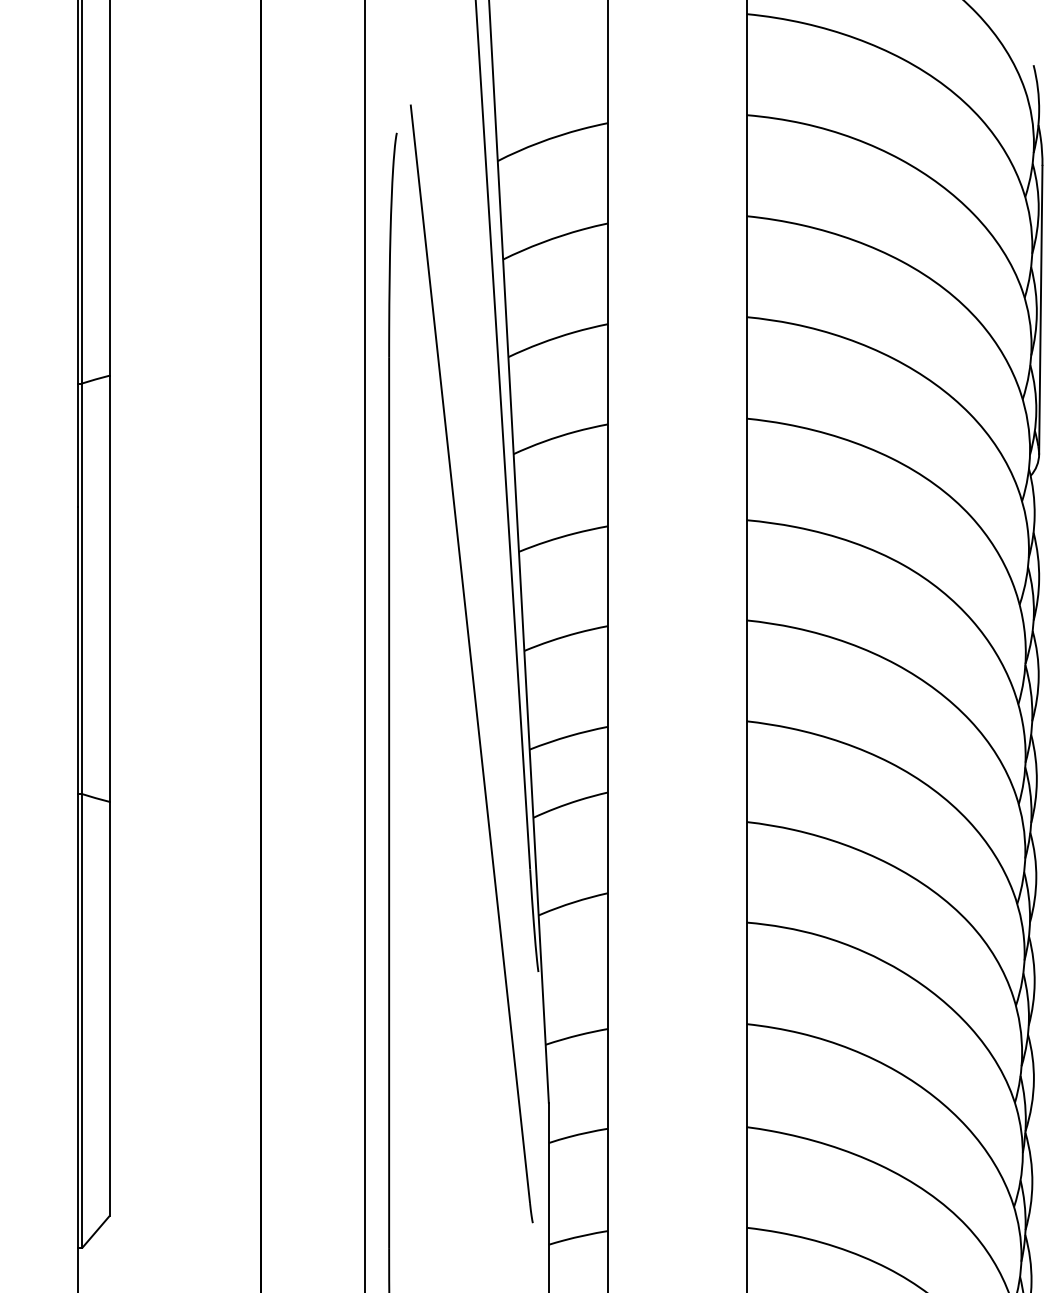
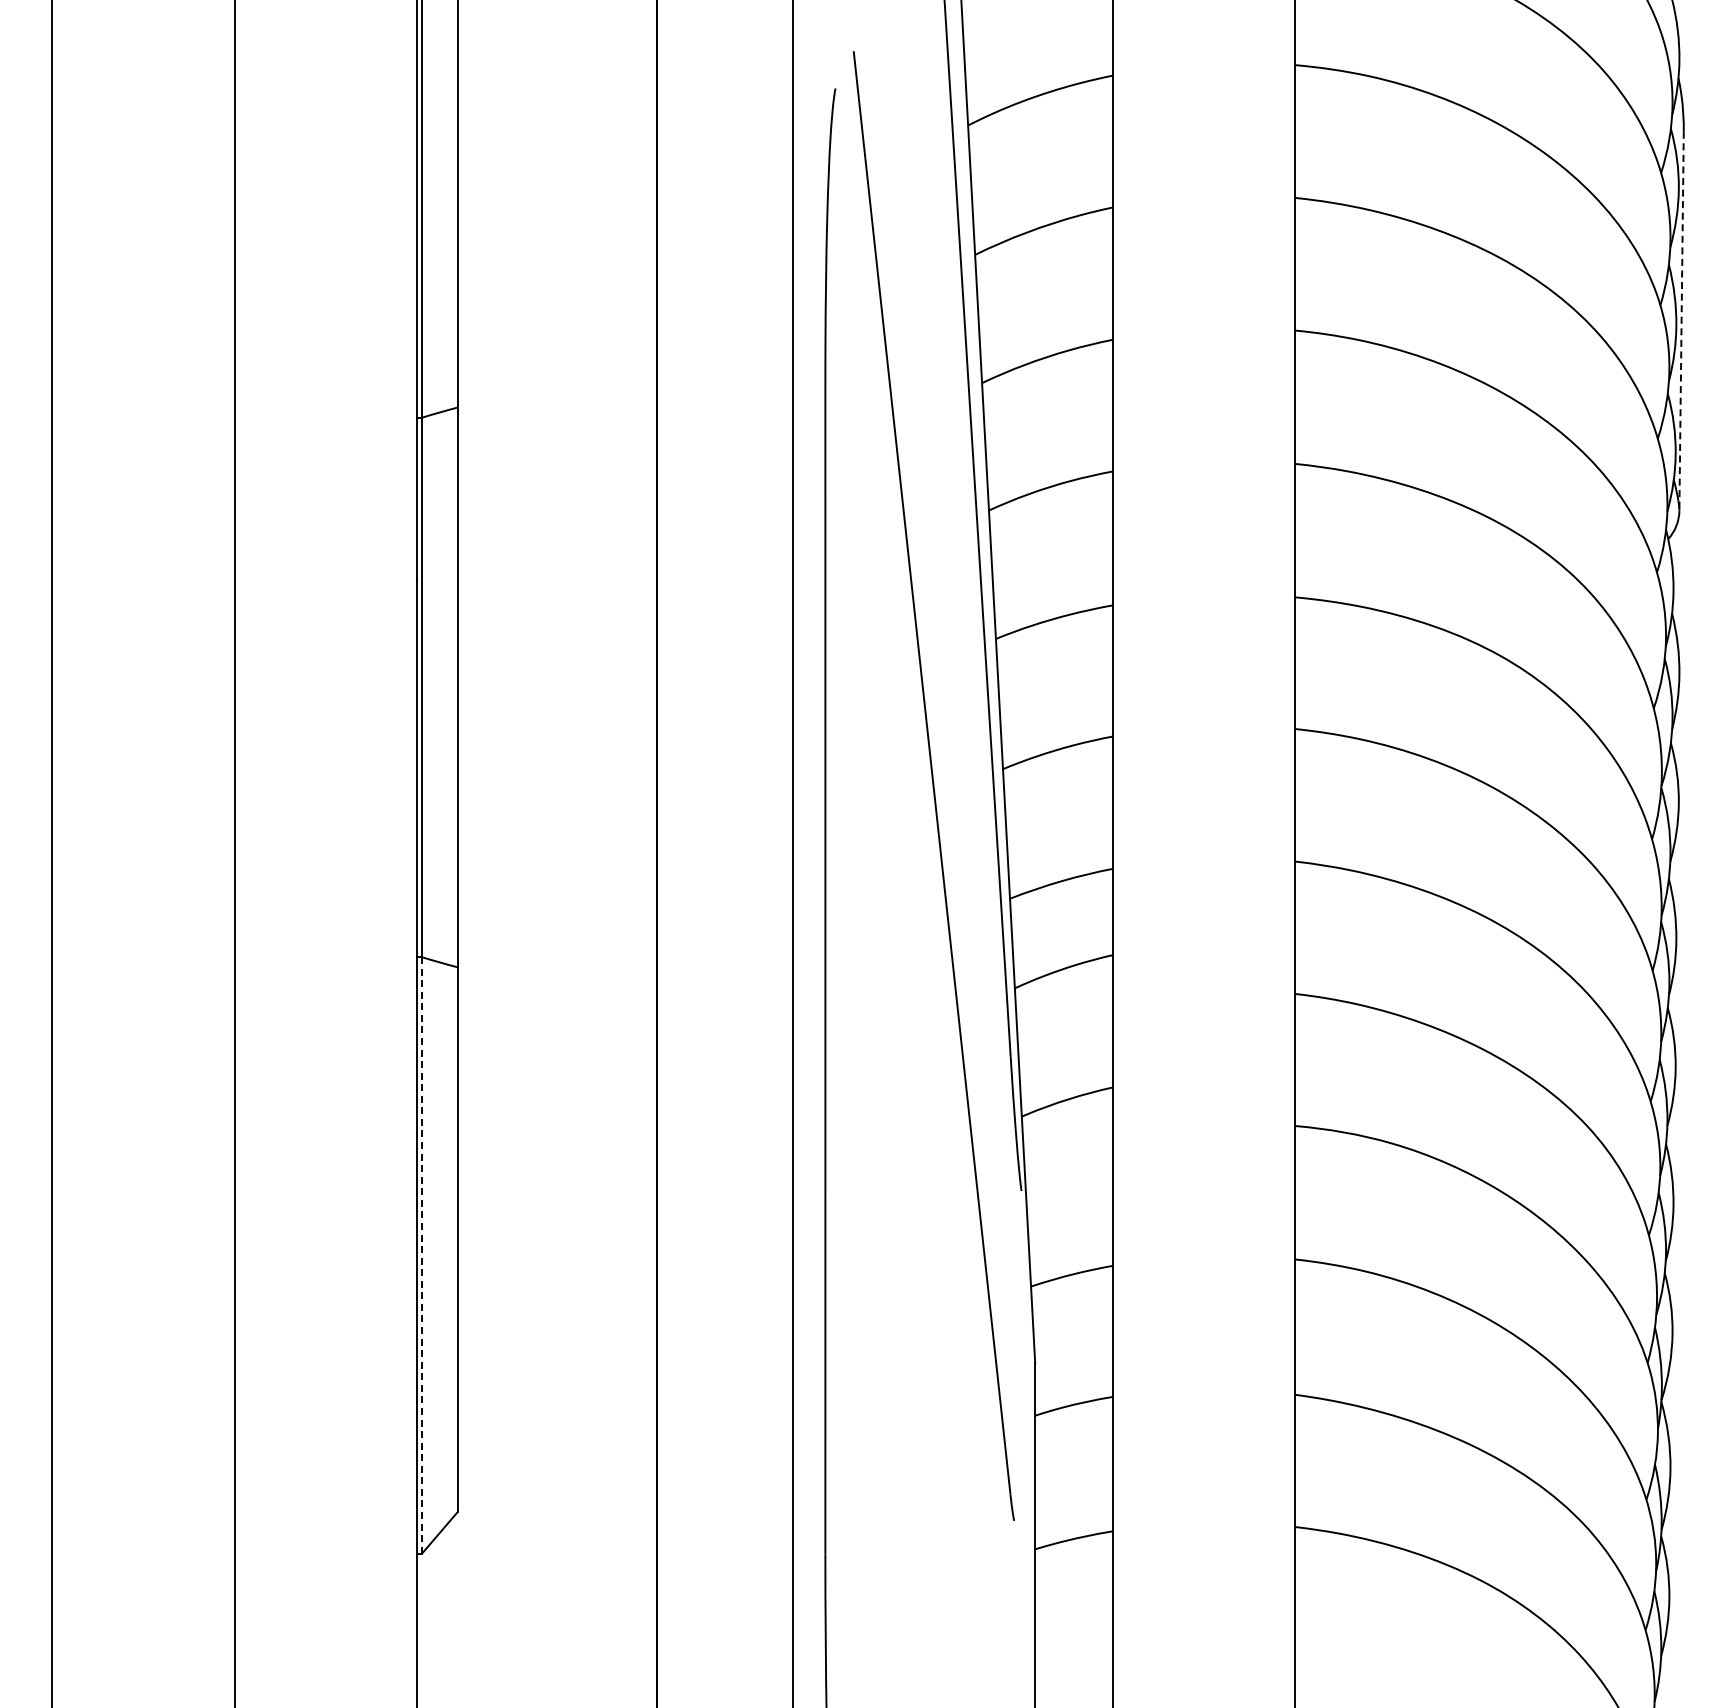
line: (1040, 310) -> (1681, 321), solid -> dashed
line: (81, 1021) -> (421, 1255), solid -> dashed

